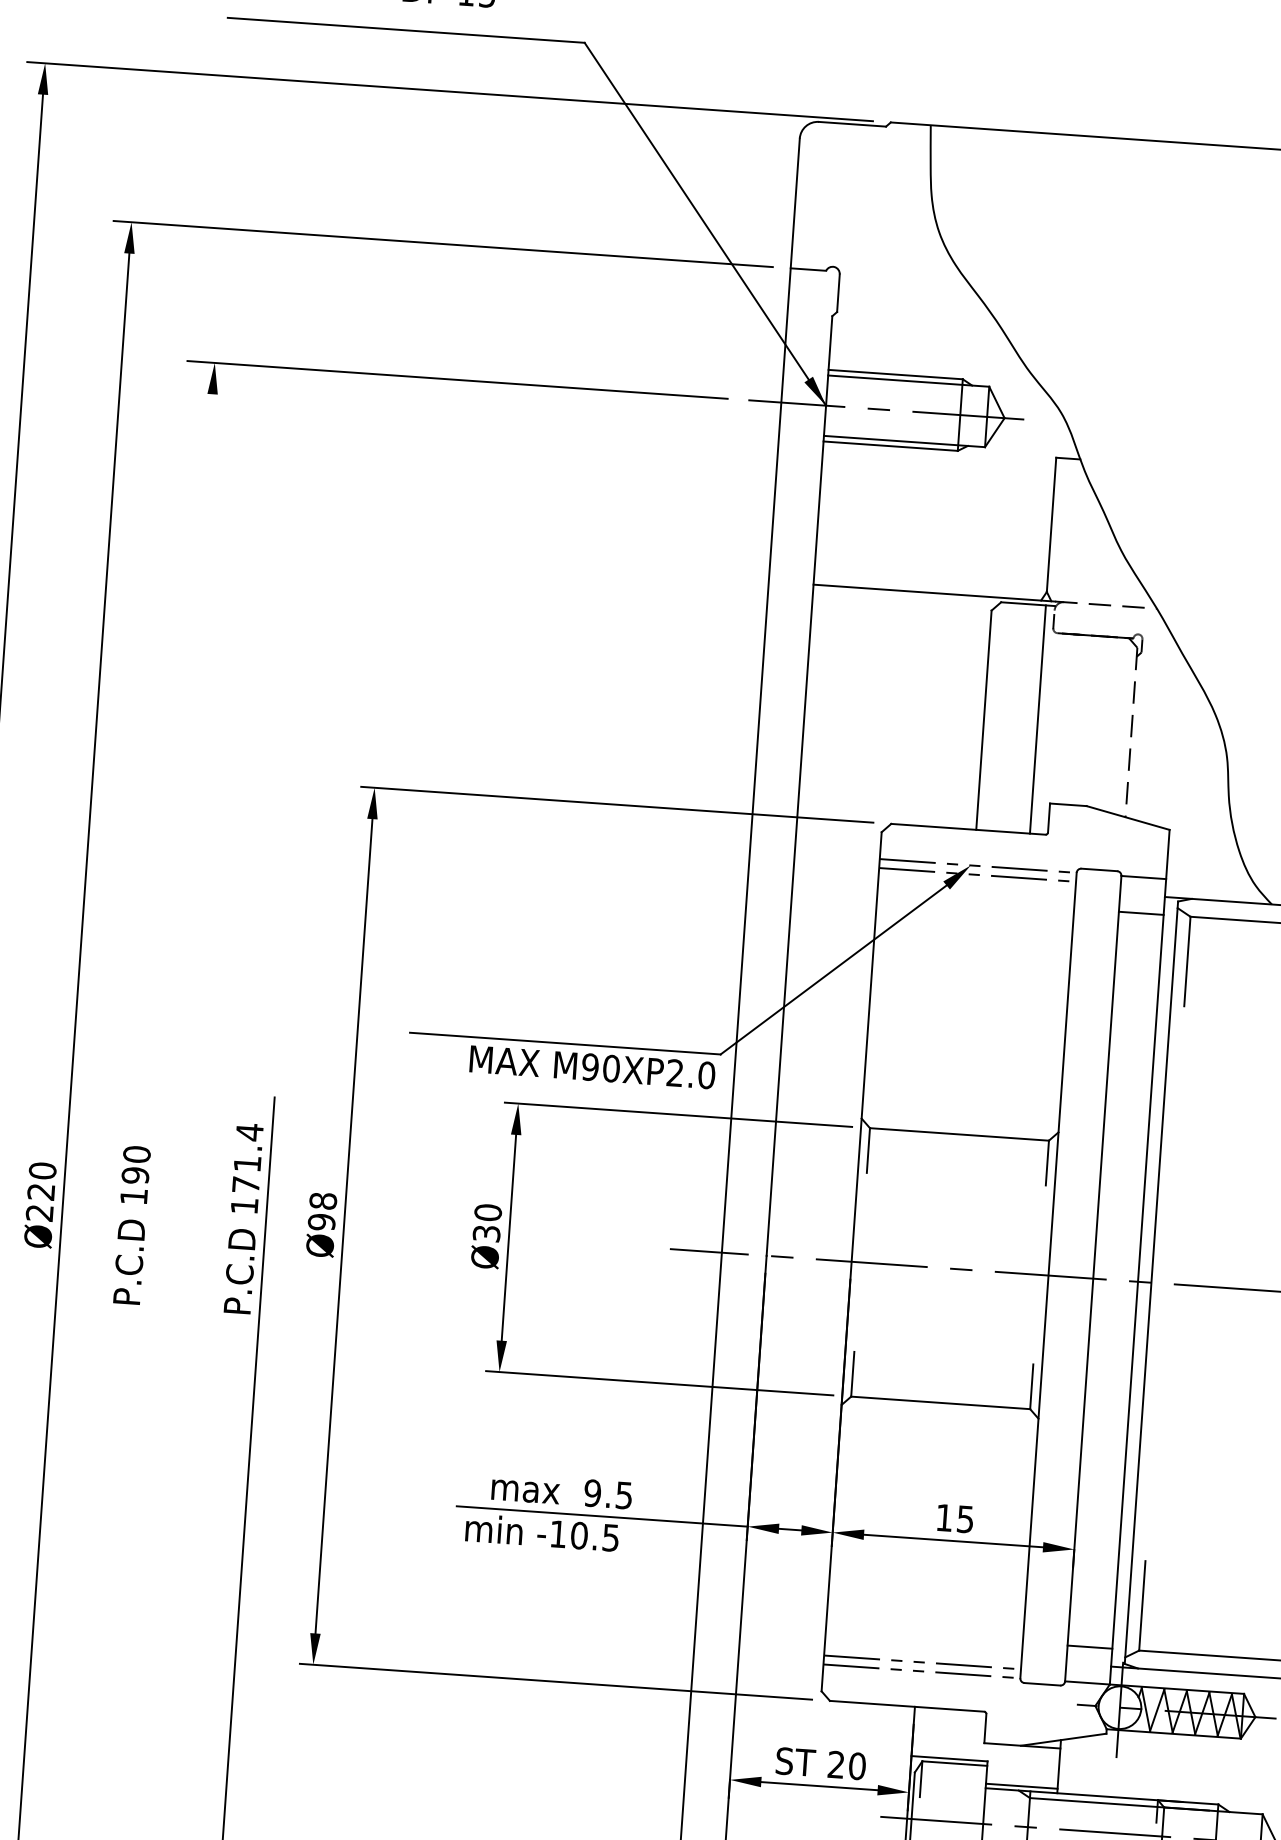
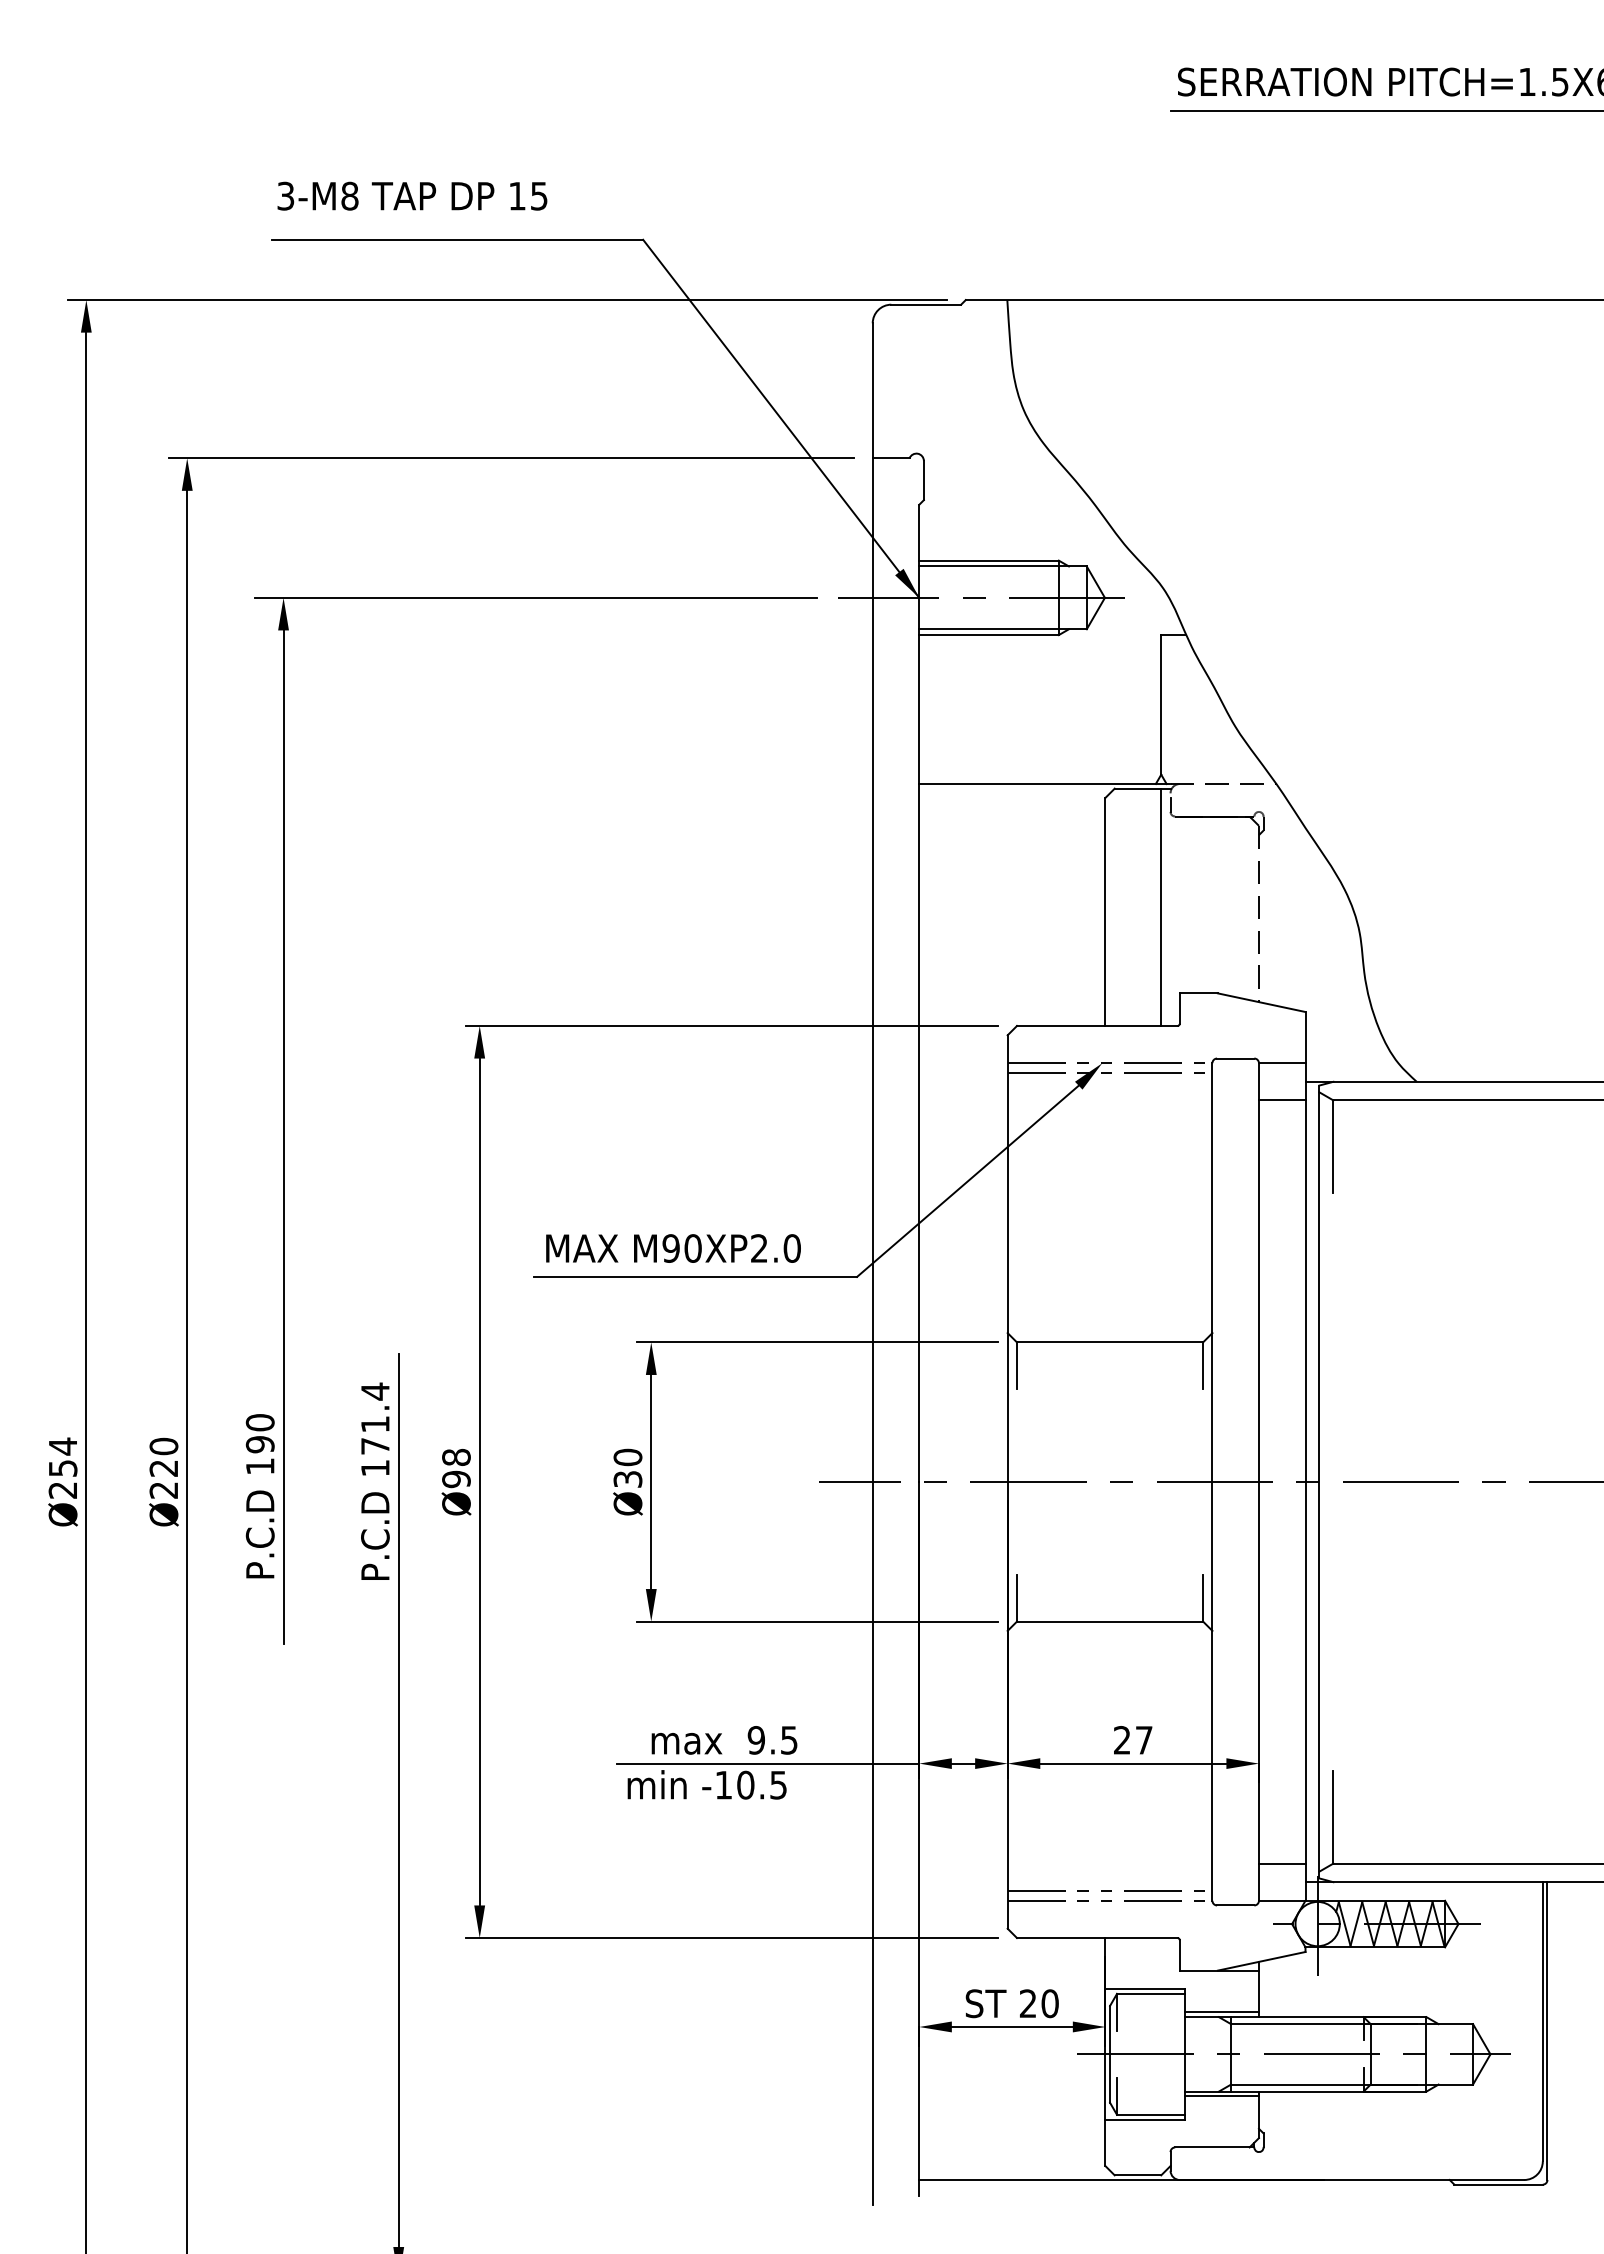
line: (178, 881) -> (283, 1137), added
text: (592, 1067) -> (673, 1248), moved
text: (955, 1518) -> (1133, 1740), 15 -> 27

